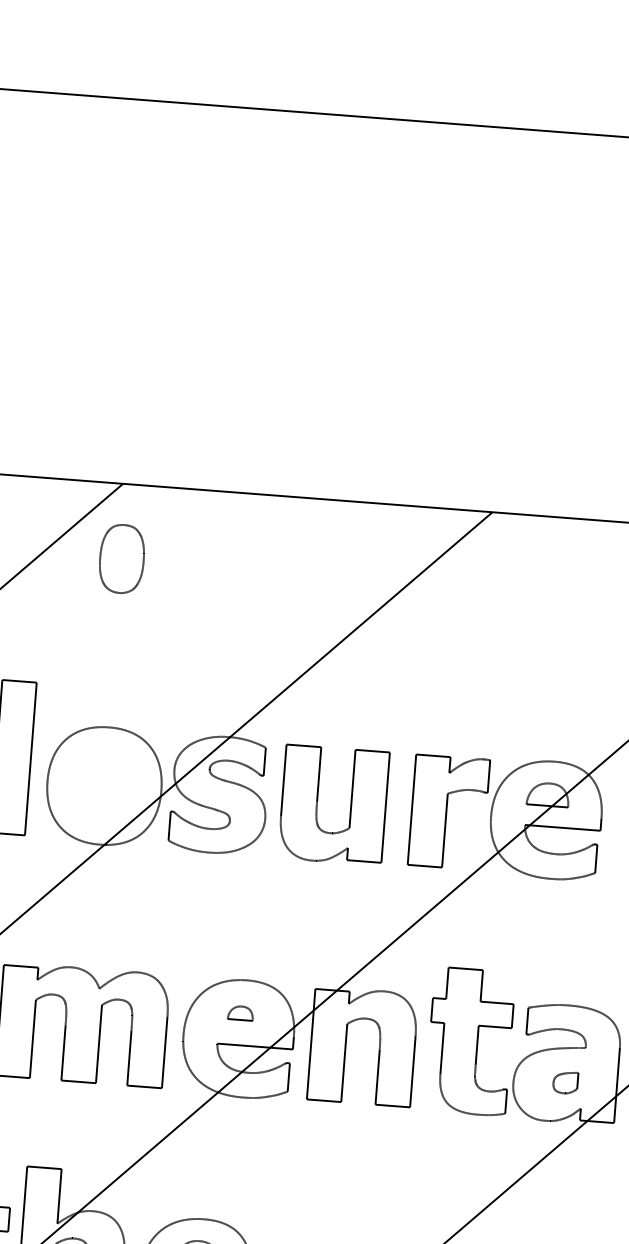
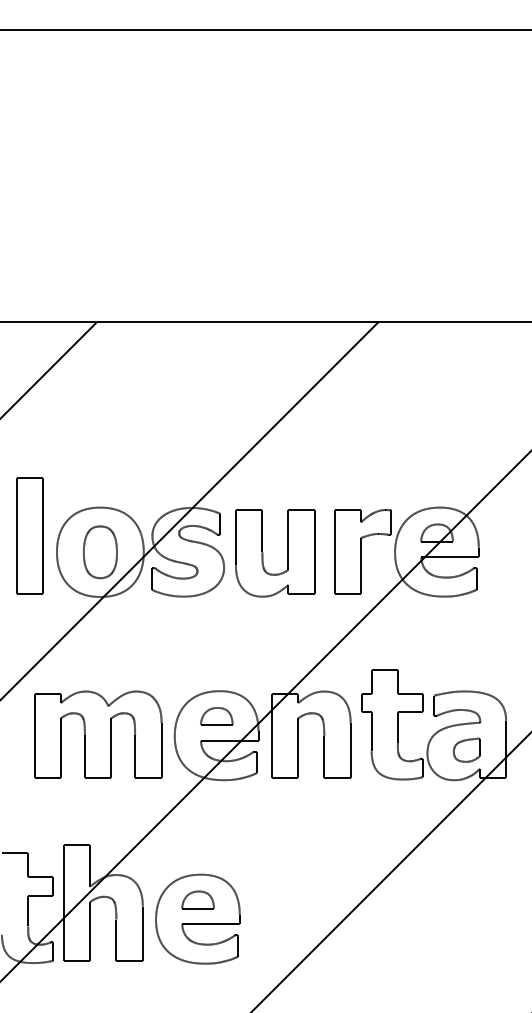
part: (122, 559) -> (100, 552), moved
part: (240, 1013) -> (216, 716), size x1.67
part: (565, 1081) -> (466, 749), size x1.43

